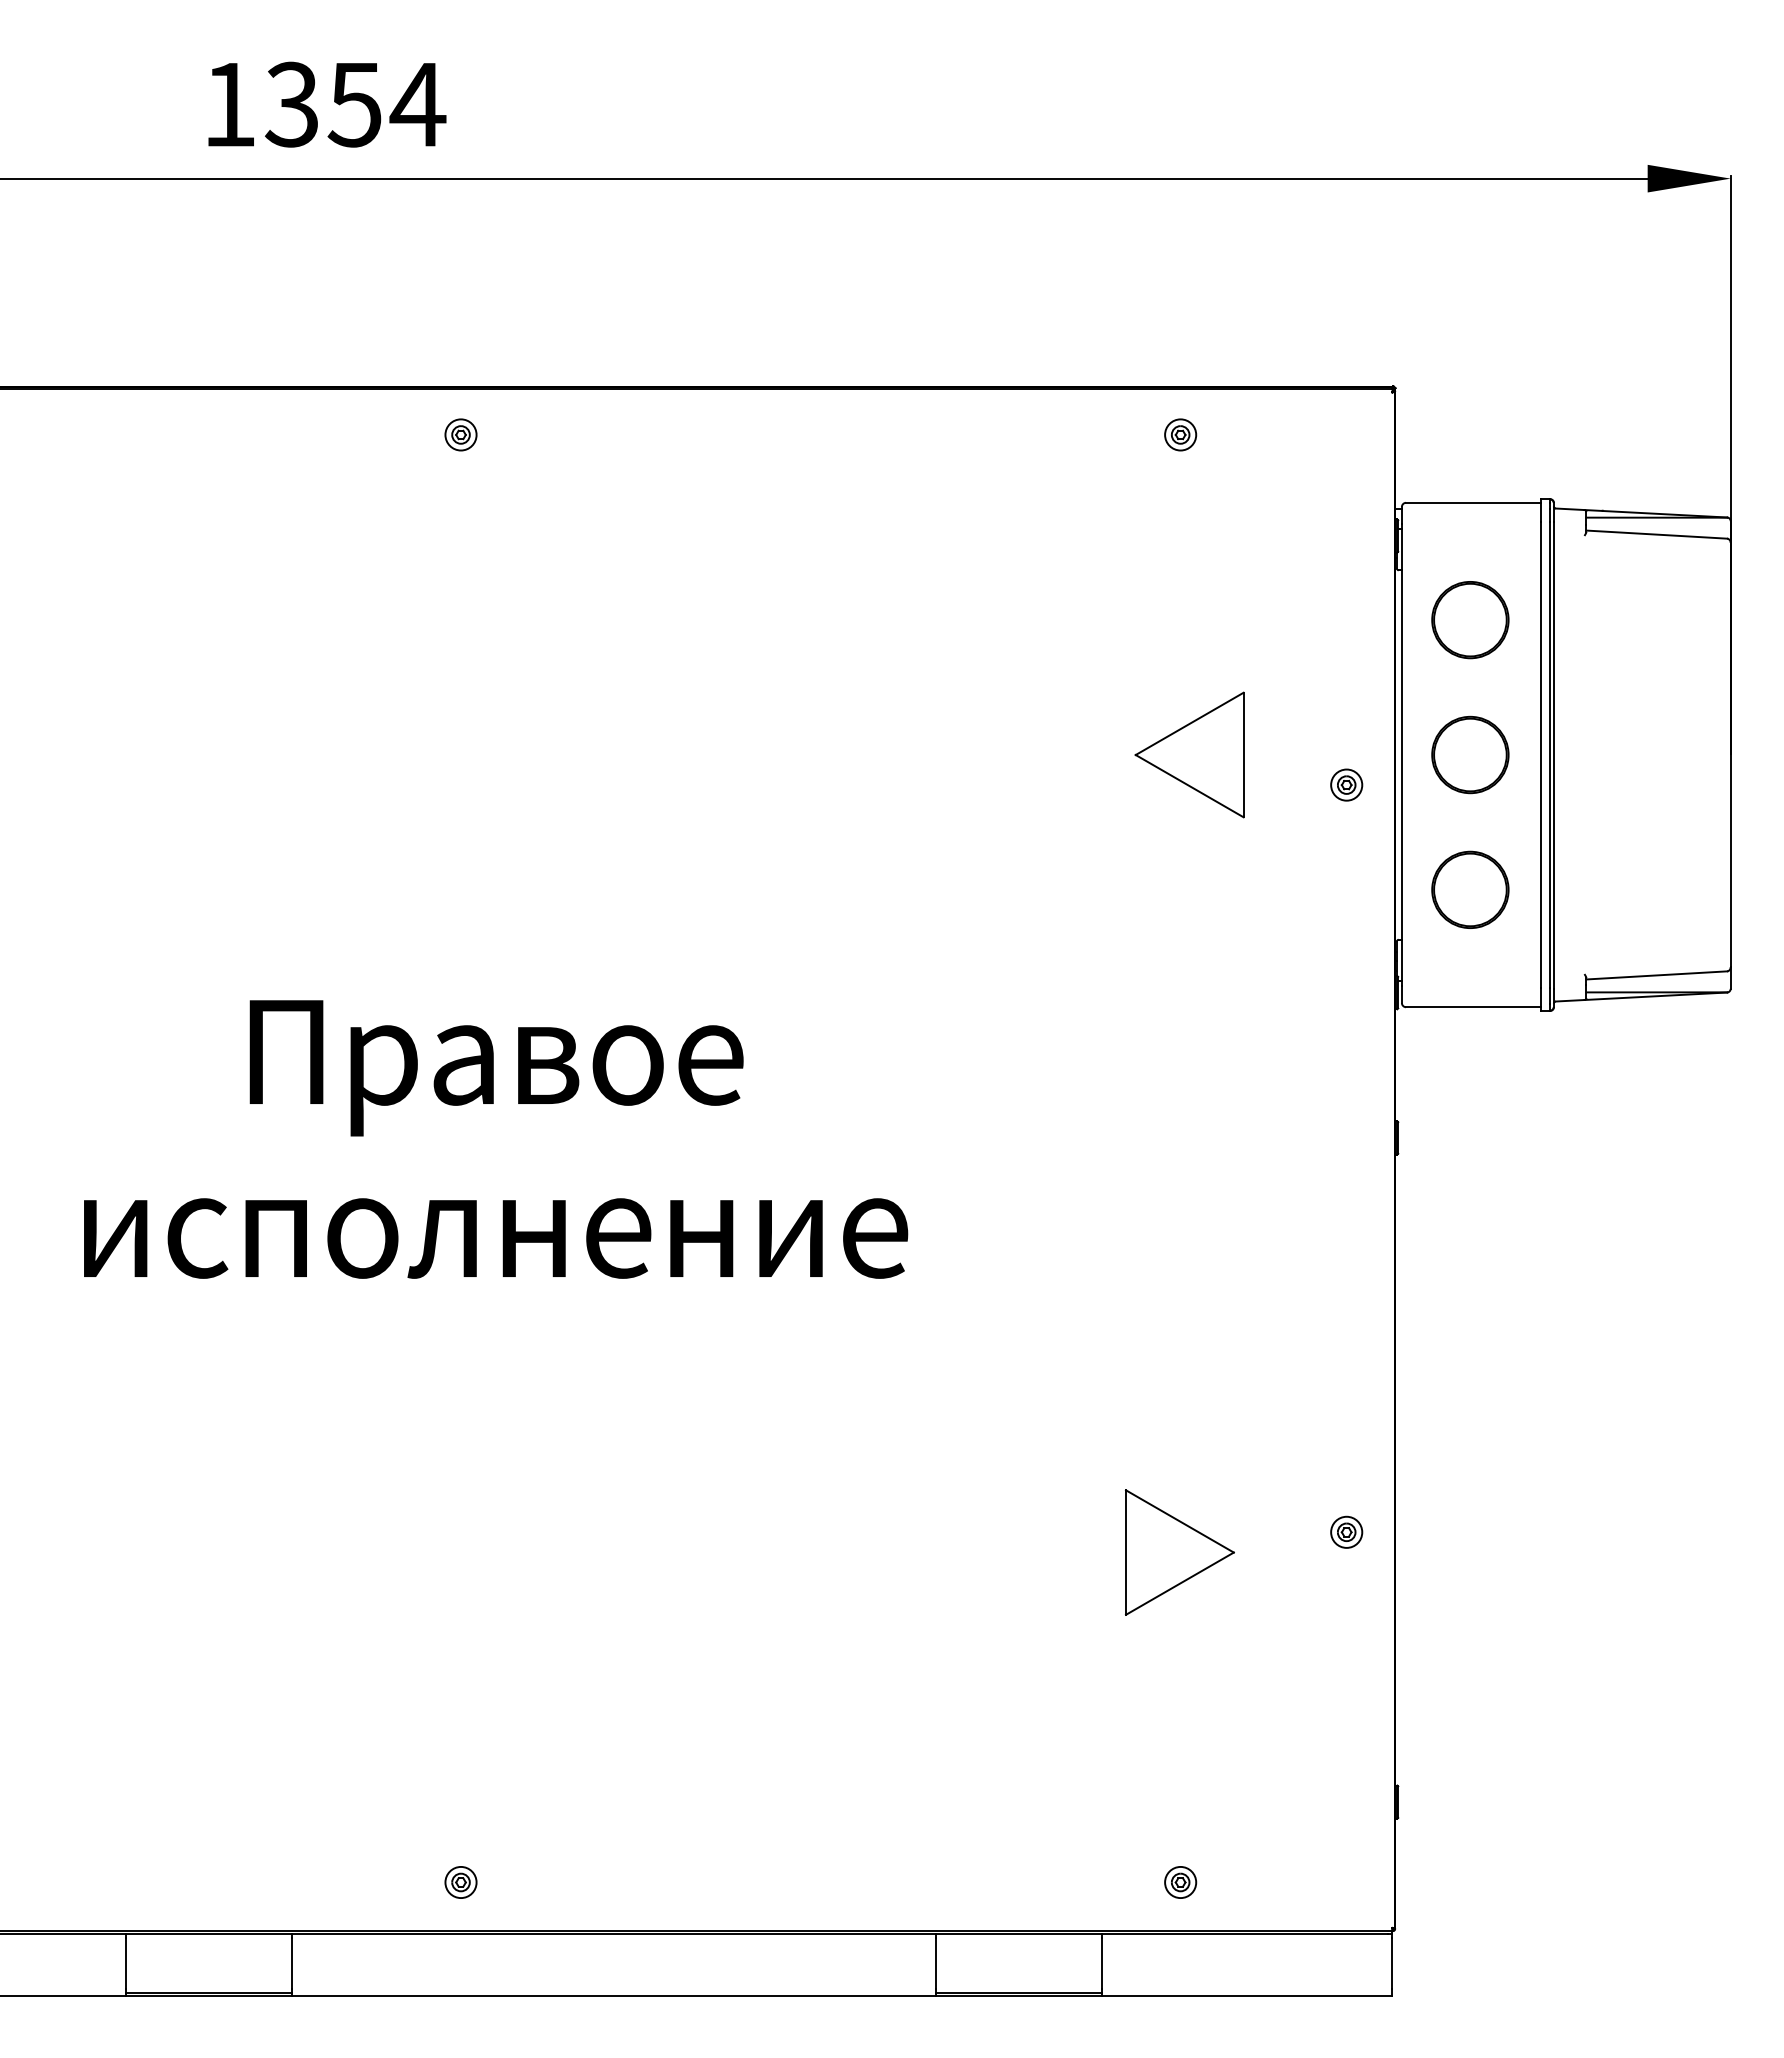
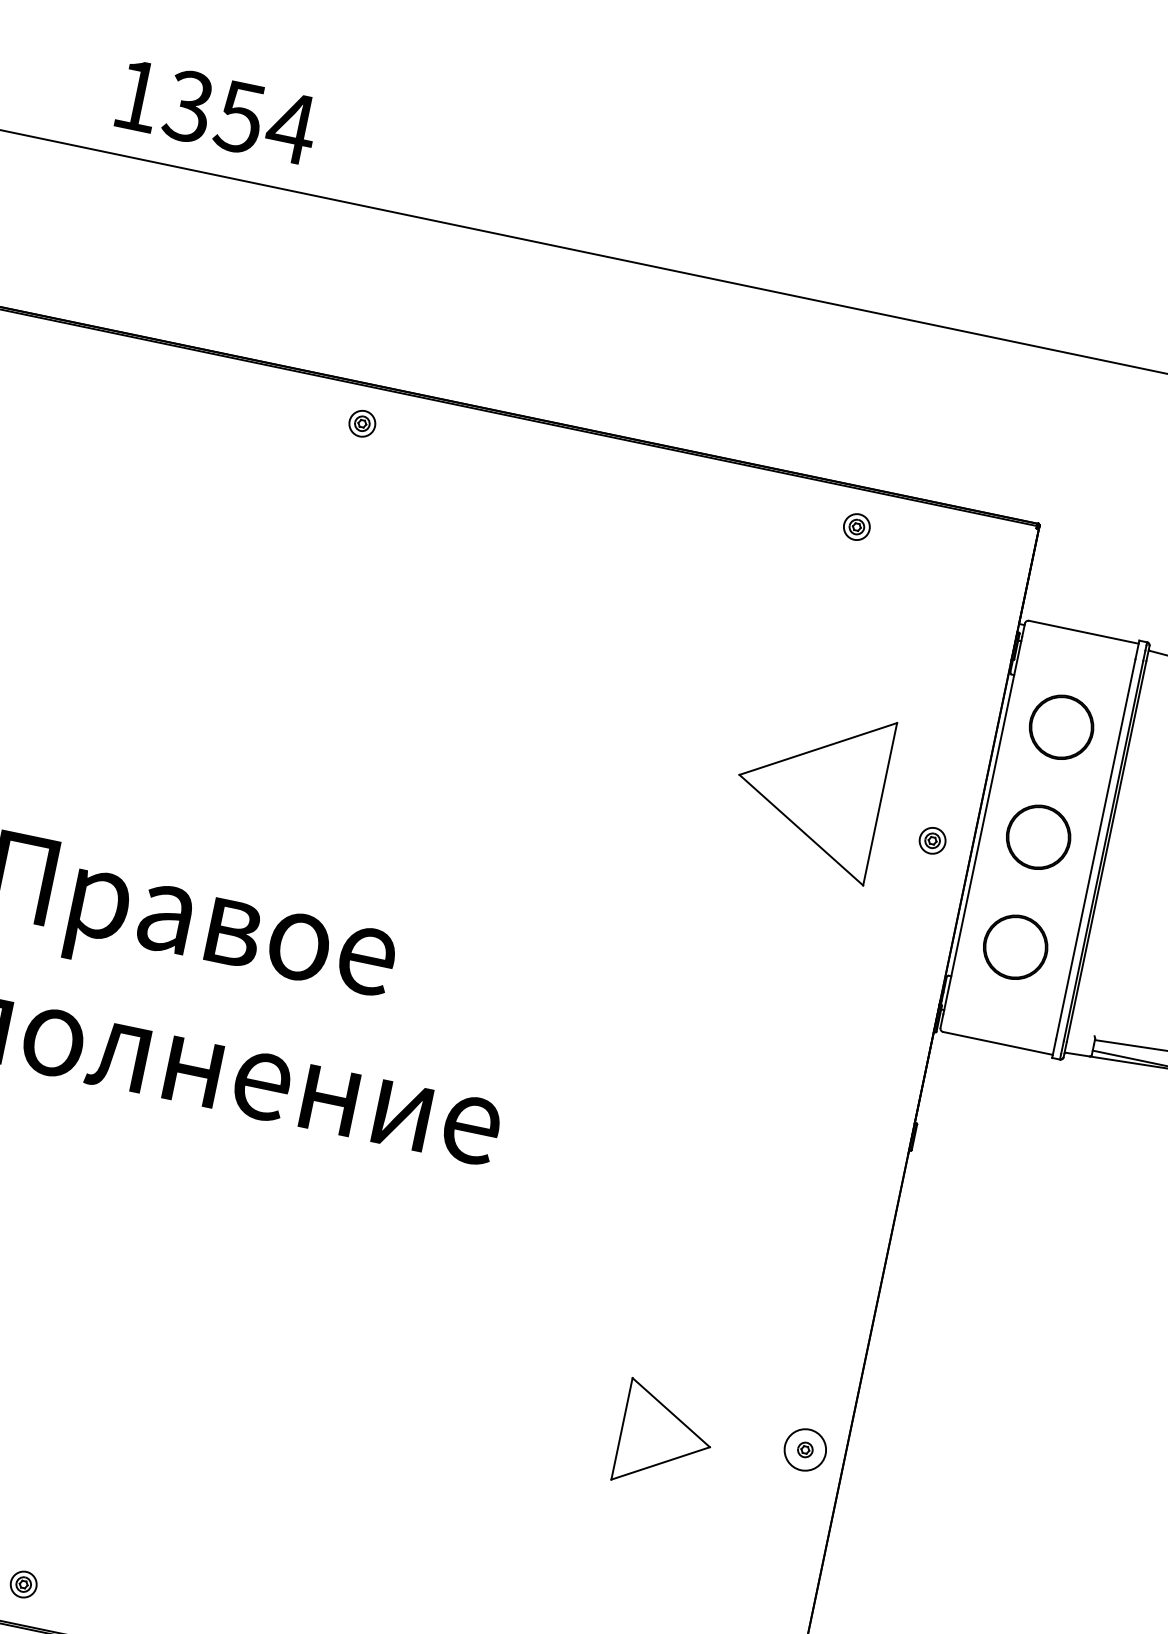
part: (460, 434) -> (362, 423), moved
part: (1189, 754) -> (809, 789), size x1.6
circle: (1346, 1531) -> (805, 1449), size x1.6

